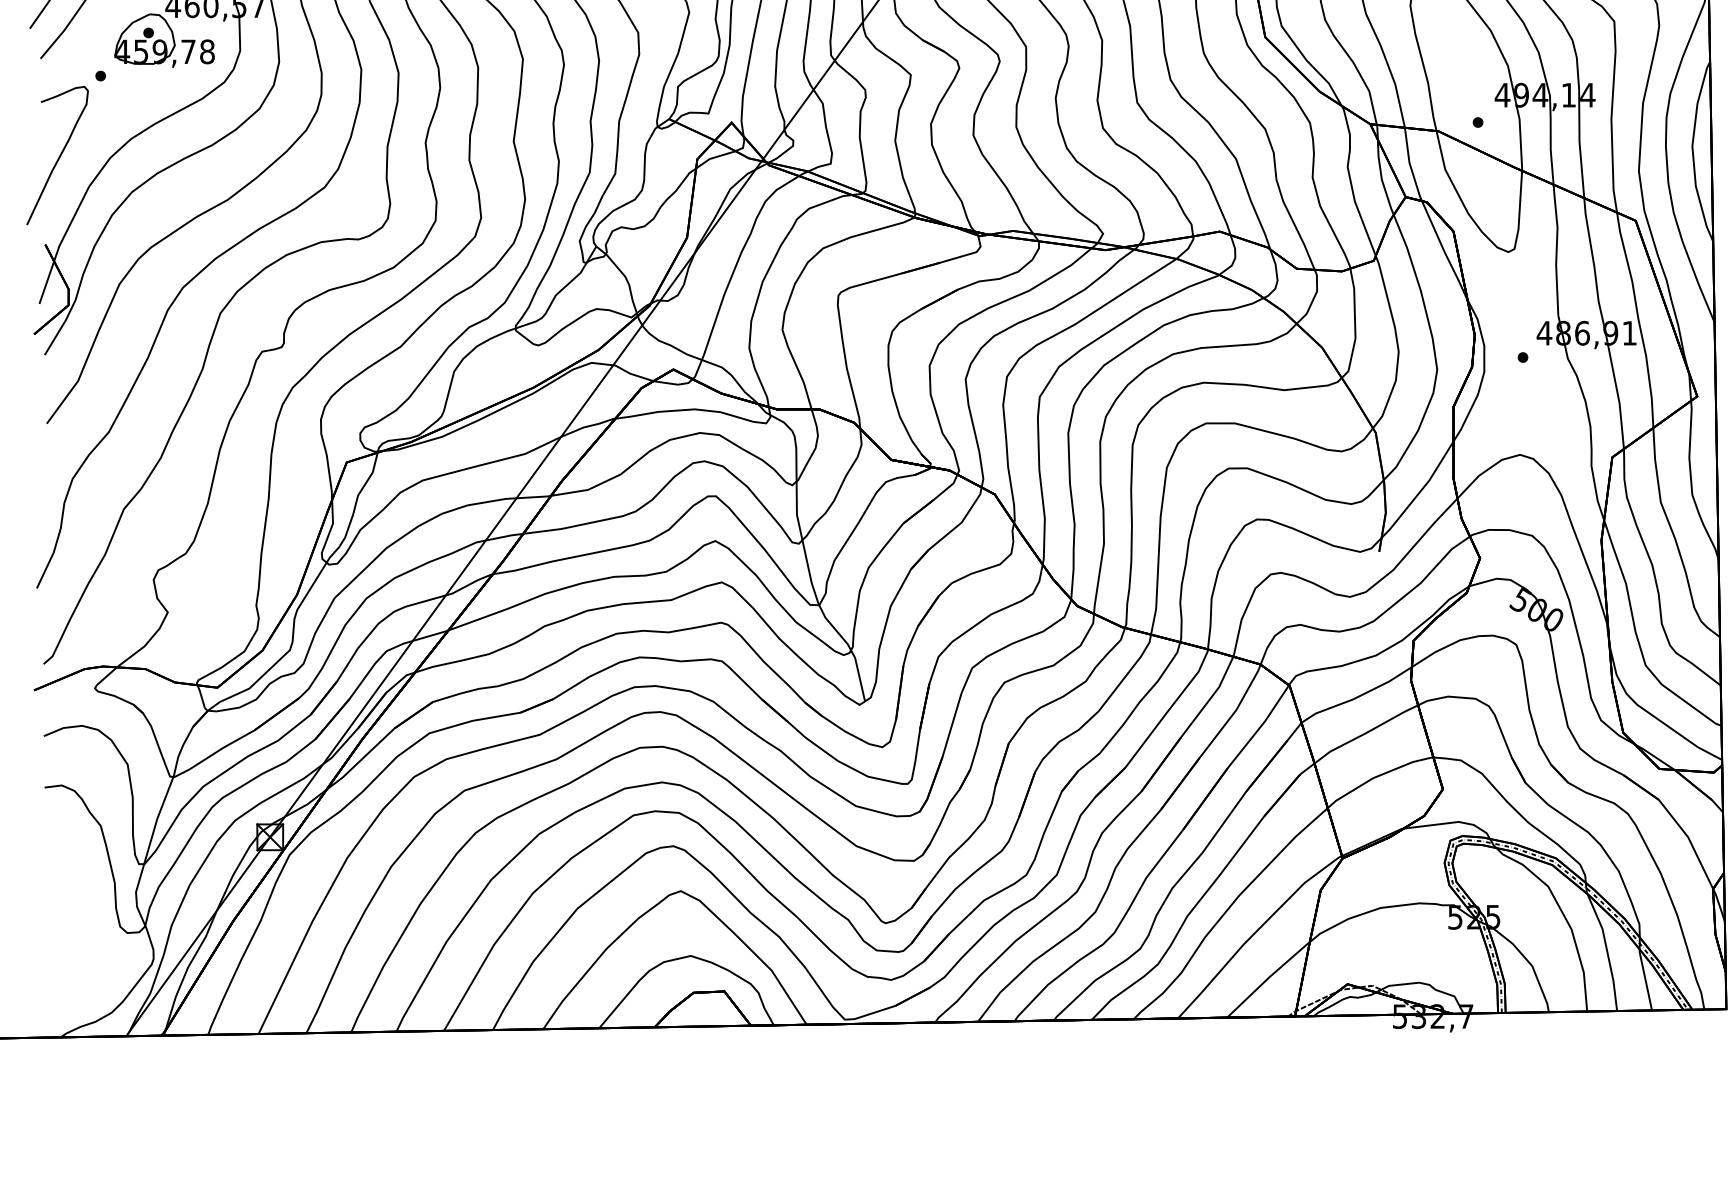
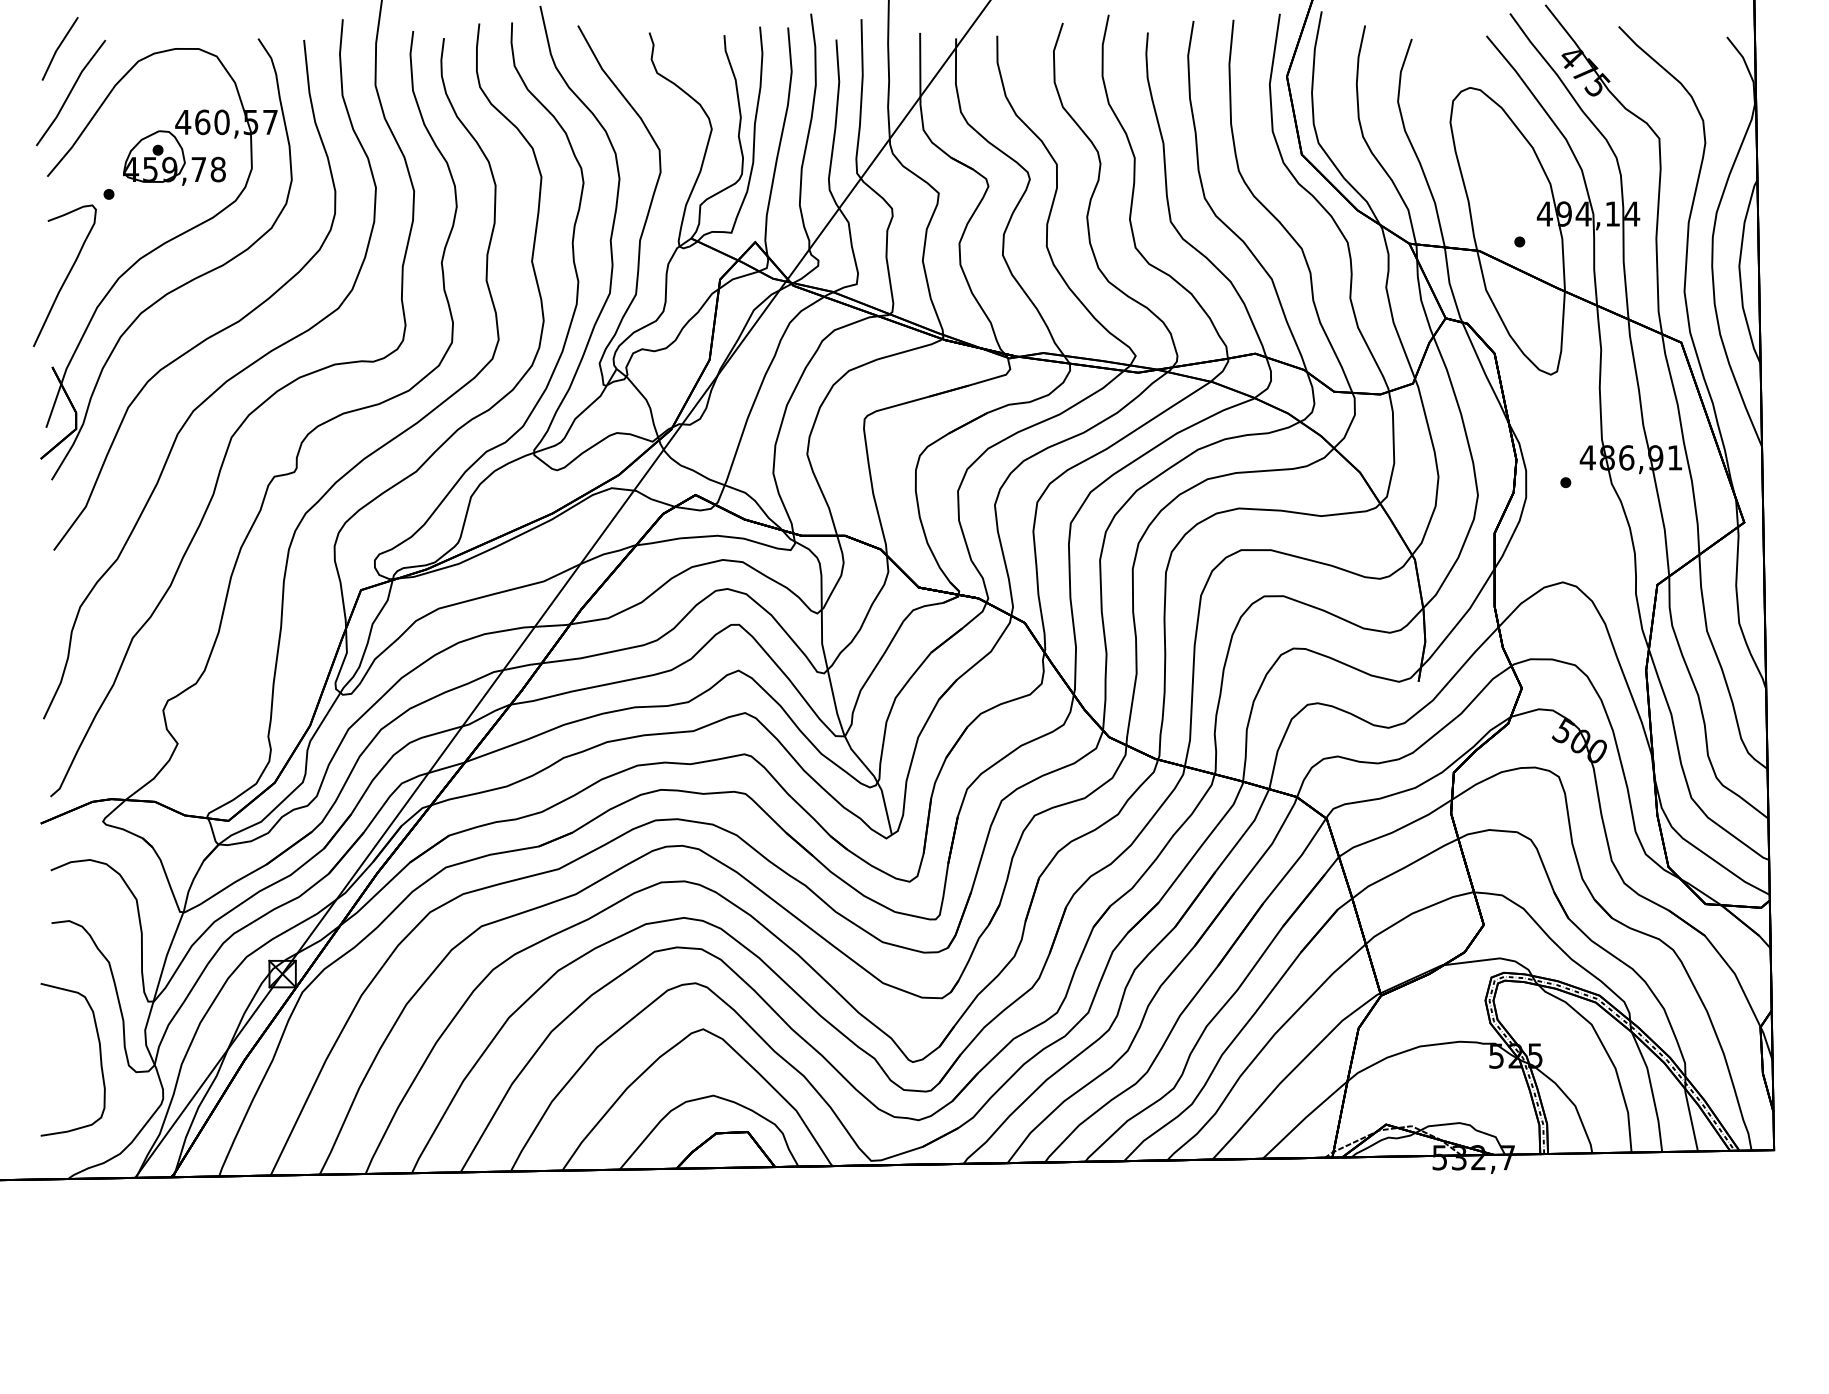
curve: (91, 916) -> (99, 1055), added

